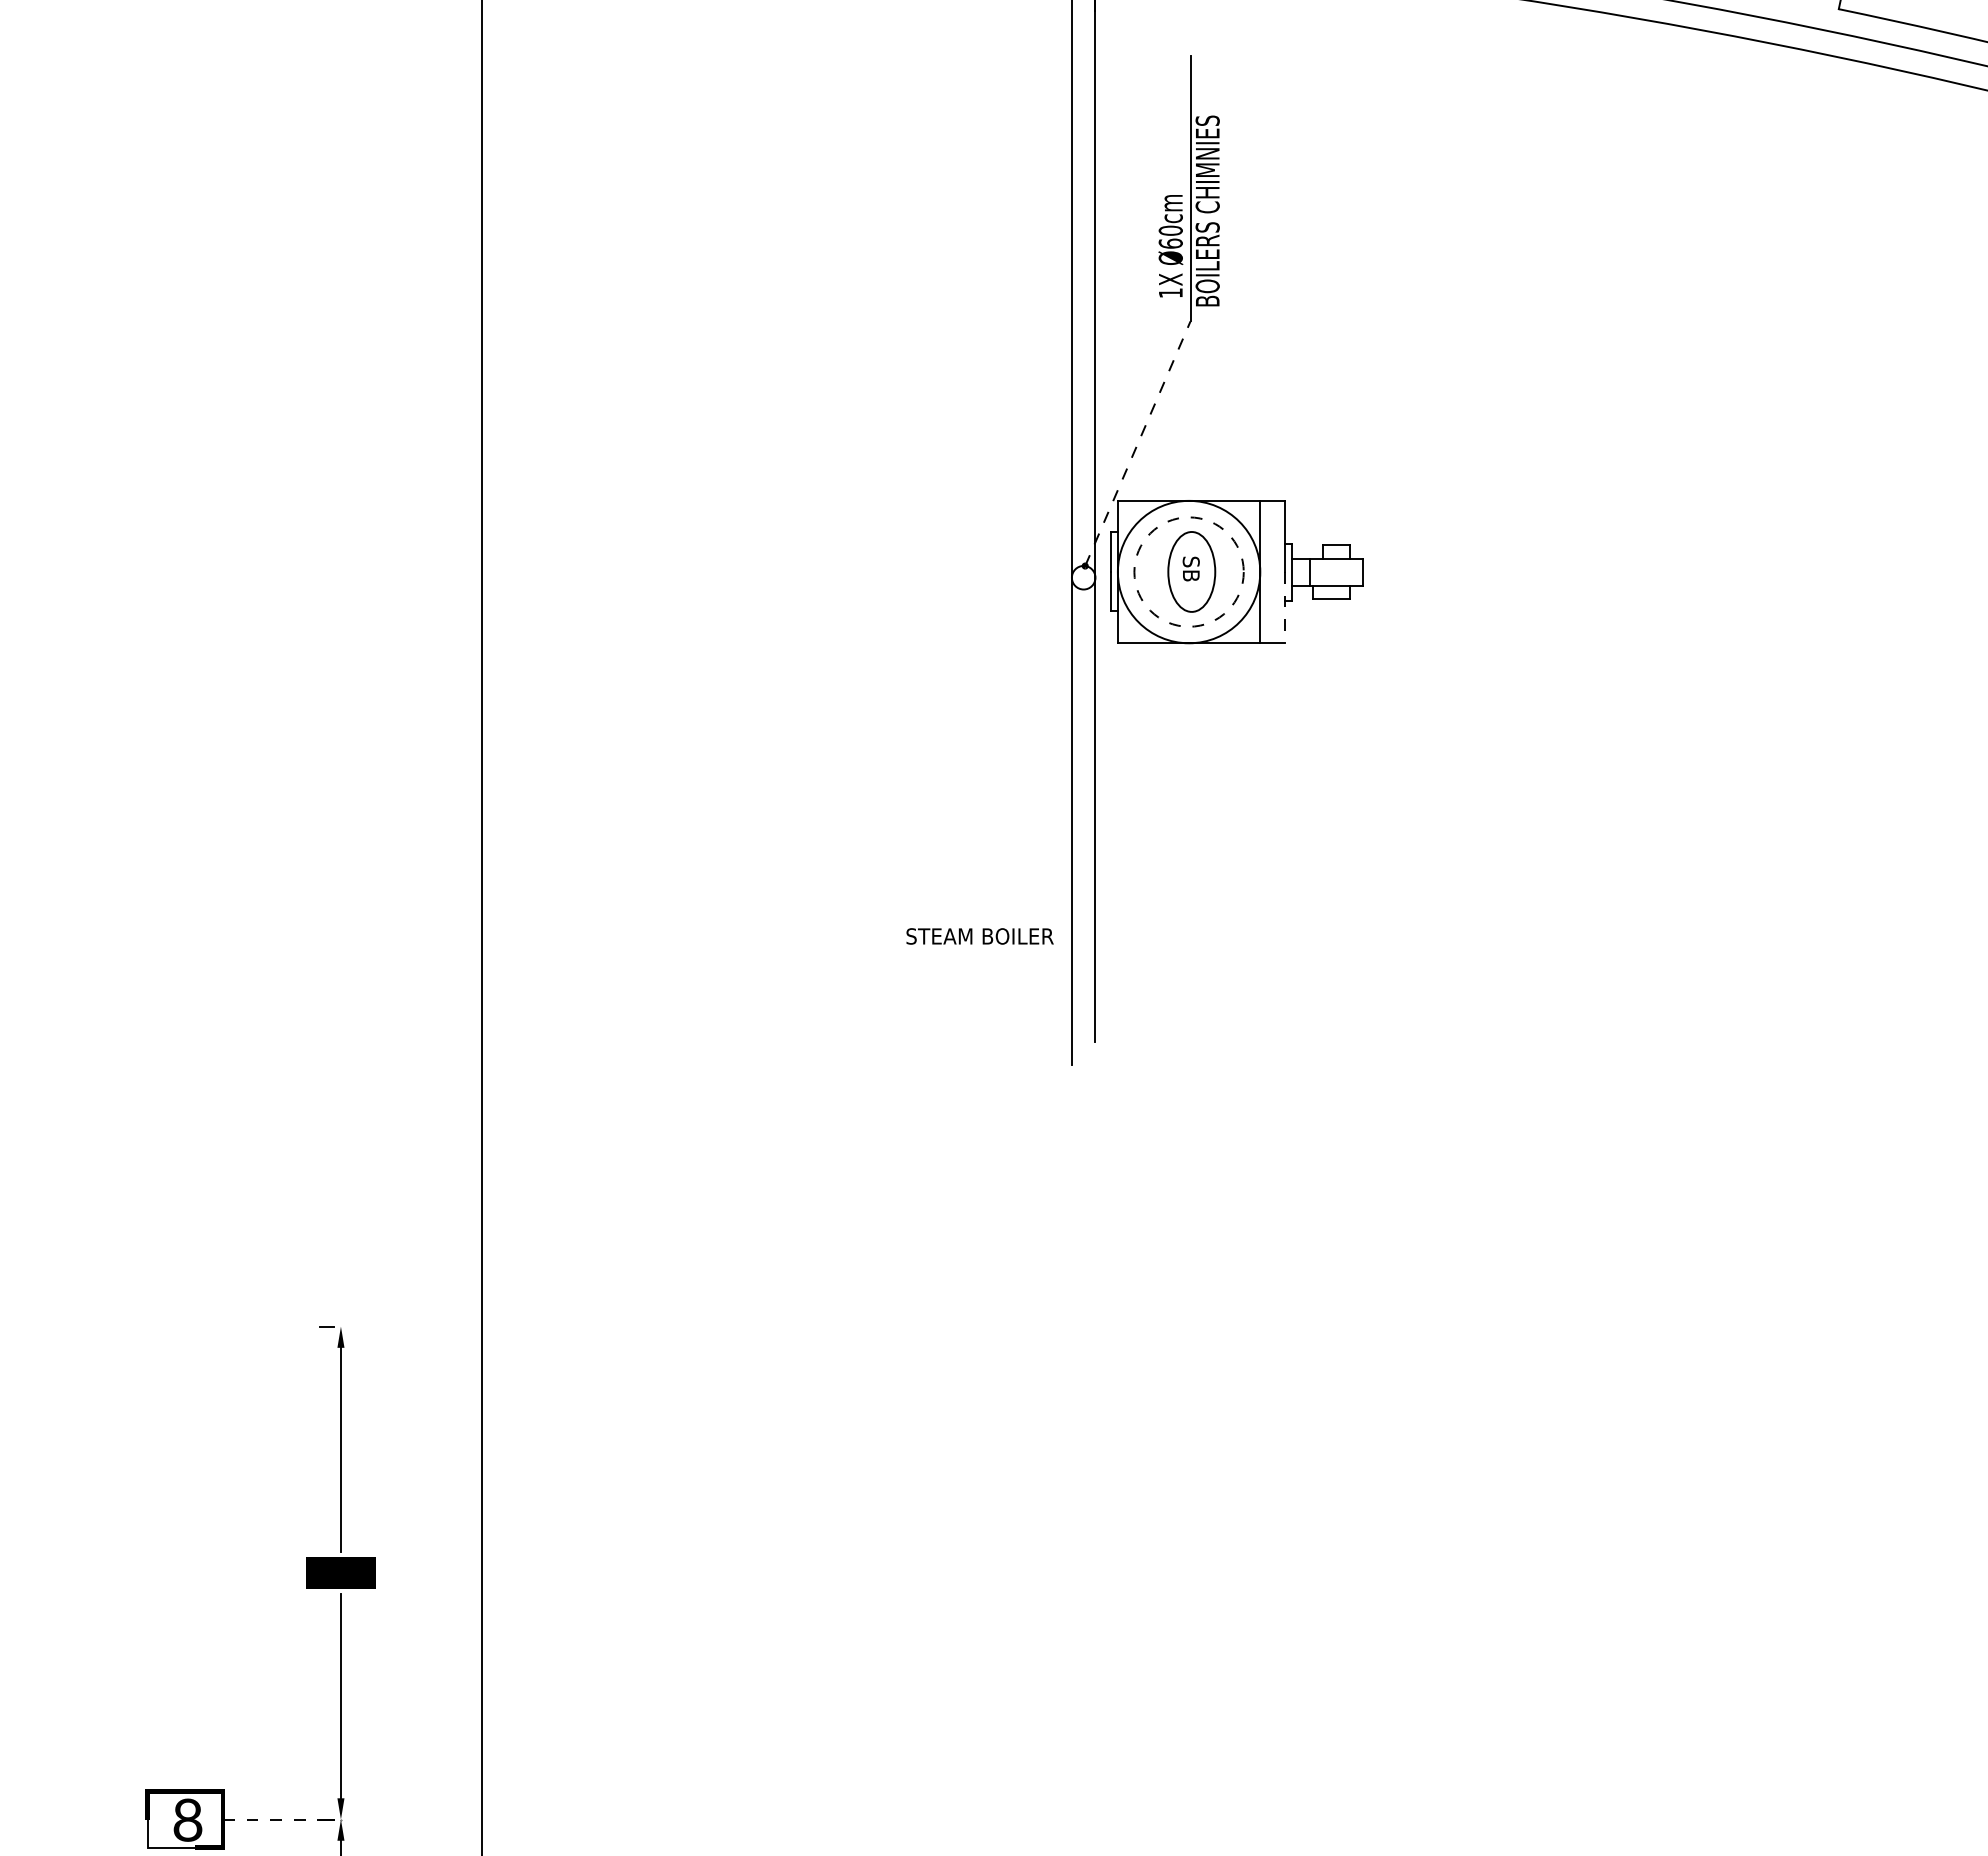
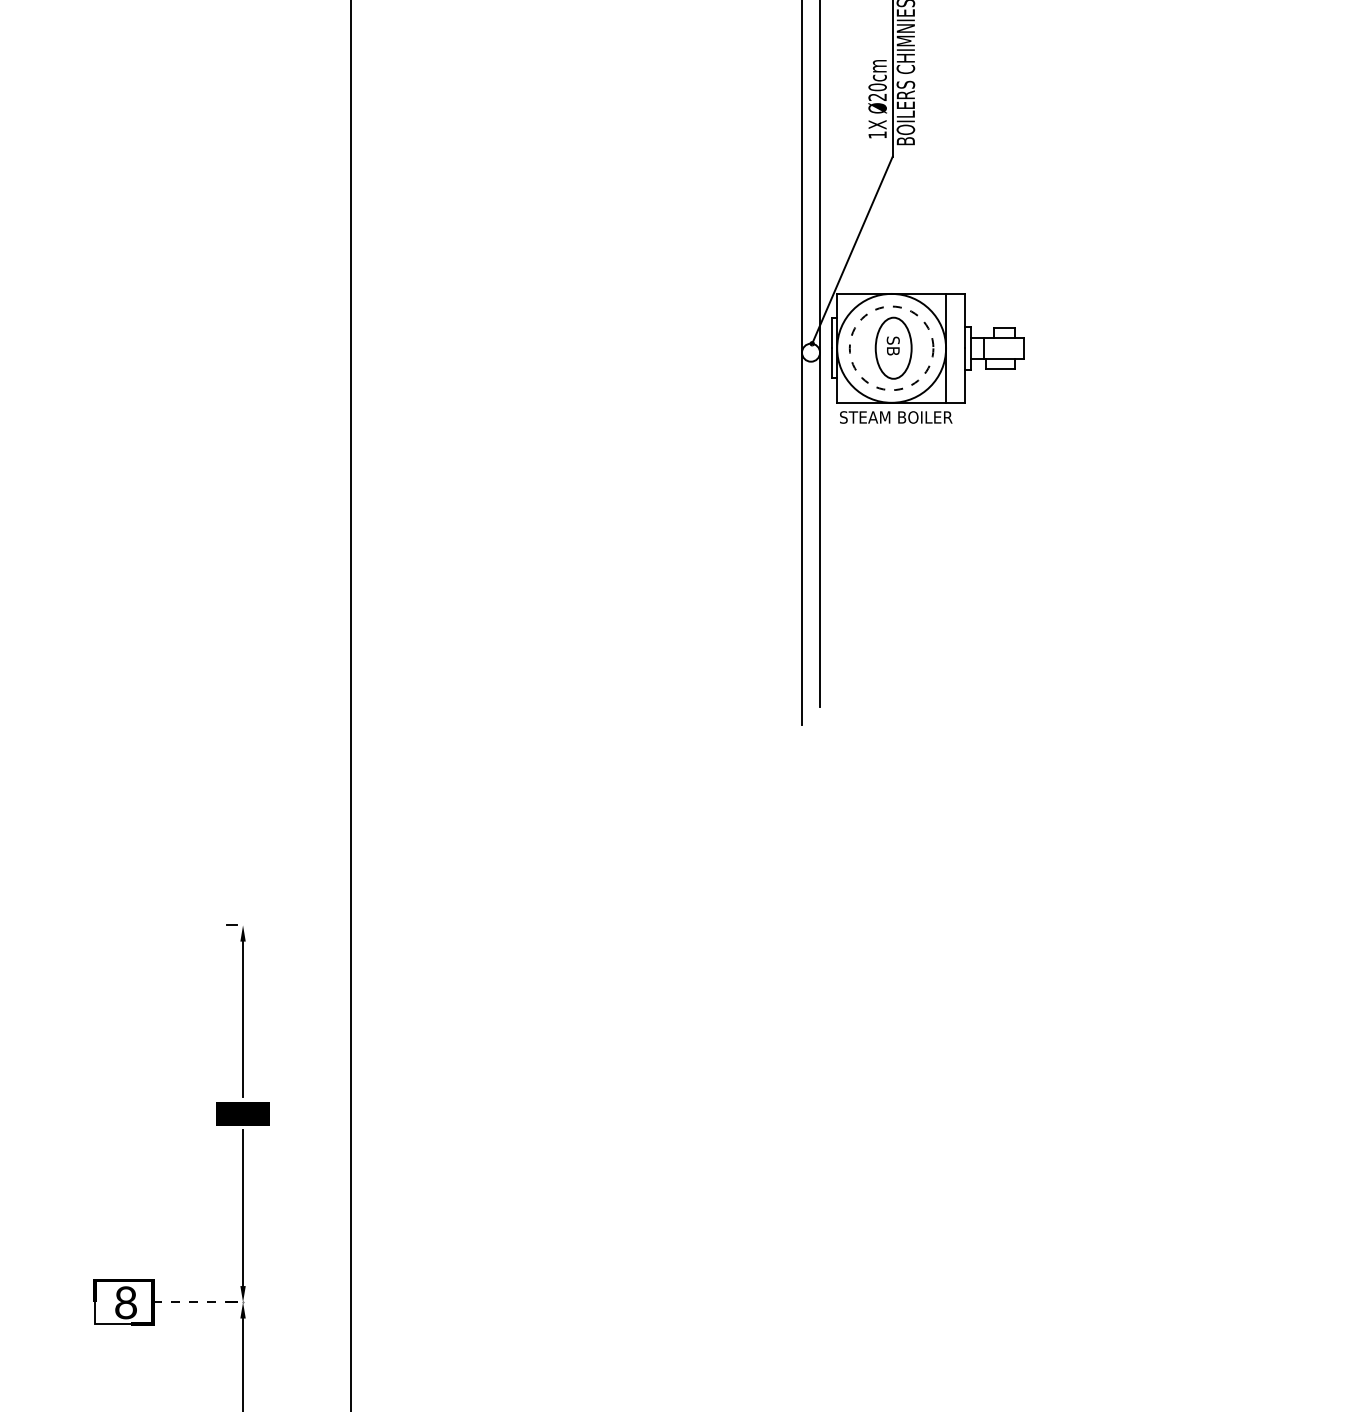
text: (1170, 243) -> (877, 97), Ø60cm -> Ø20cm
line: (1138, 443) -> (852, 250), dashed -> solid
line: (1284, 607) -> (964, 375), dashed -> solid
text: (979, 936) -> (895, 417), moved

